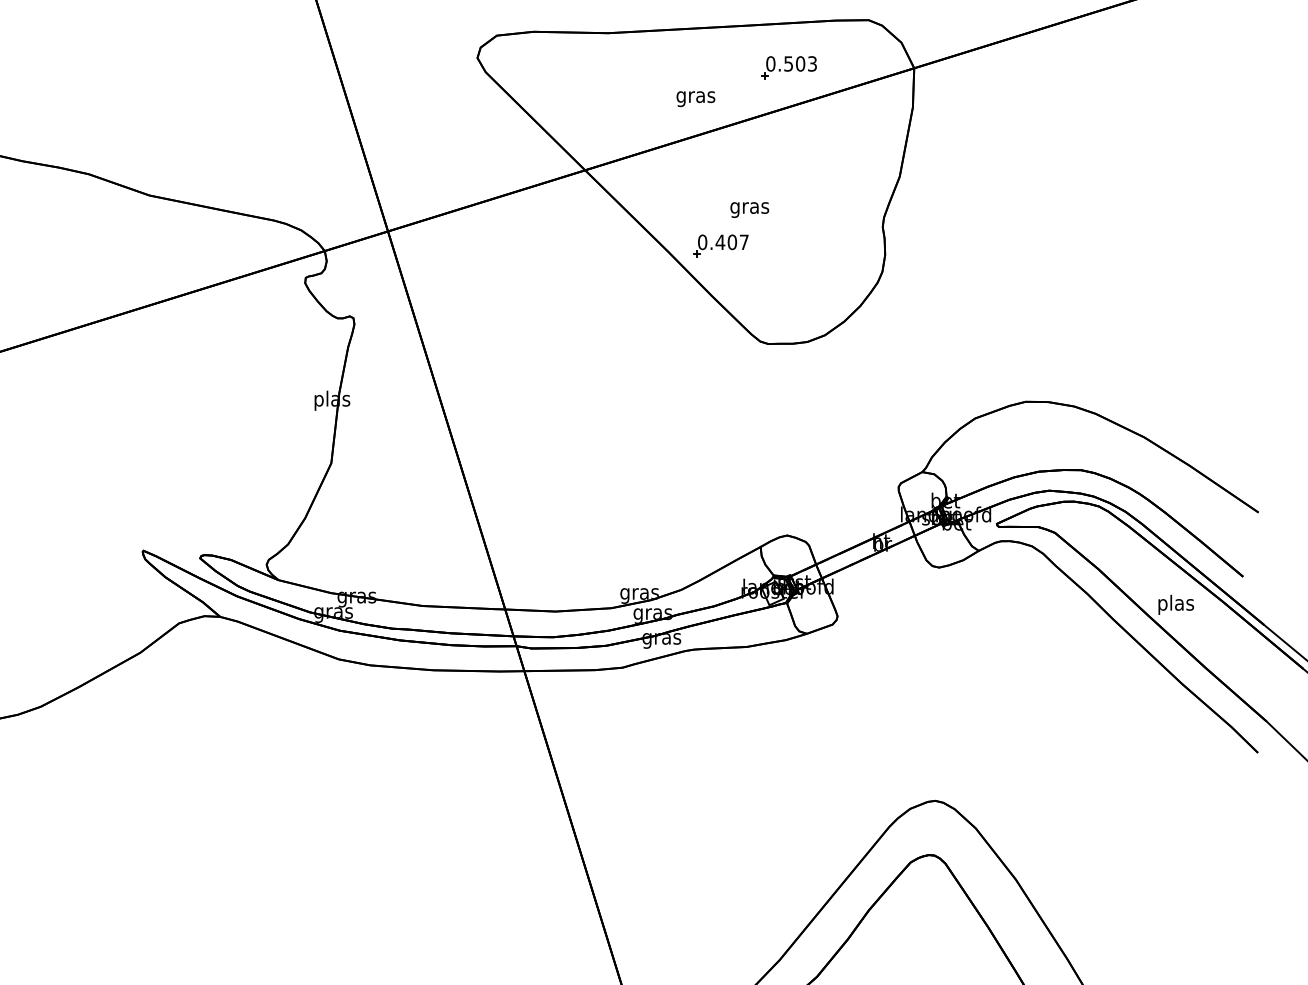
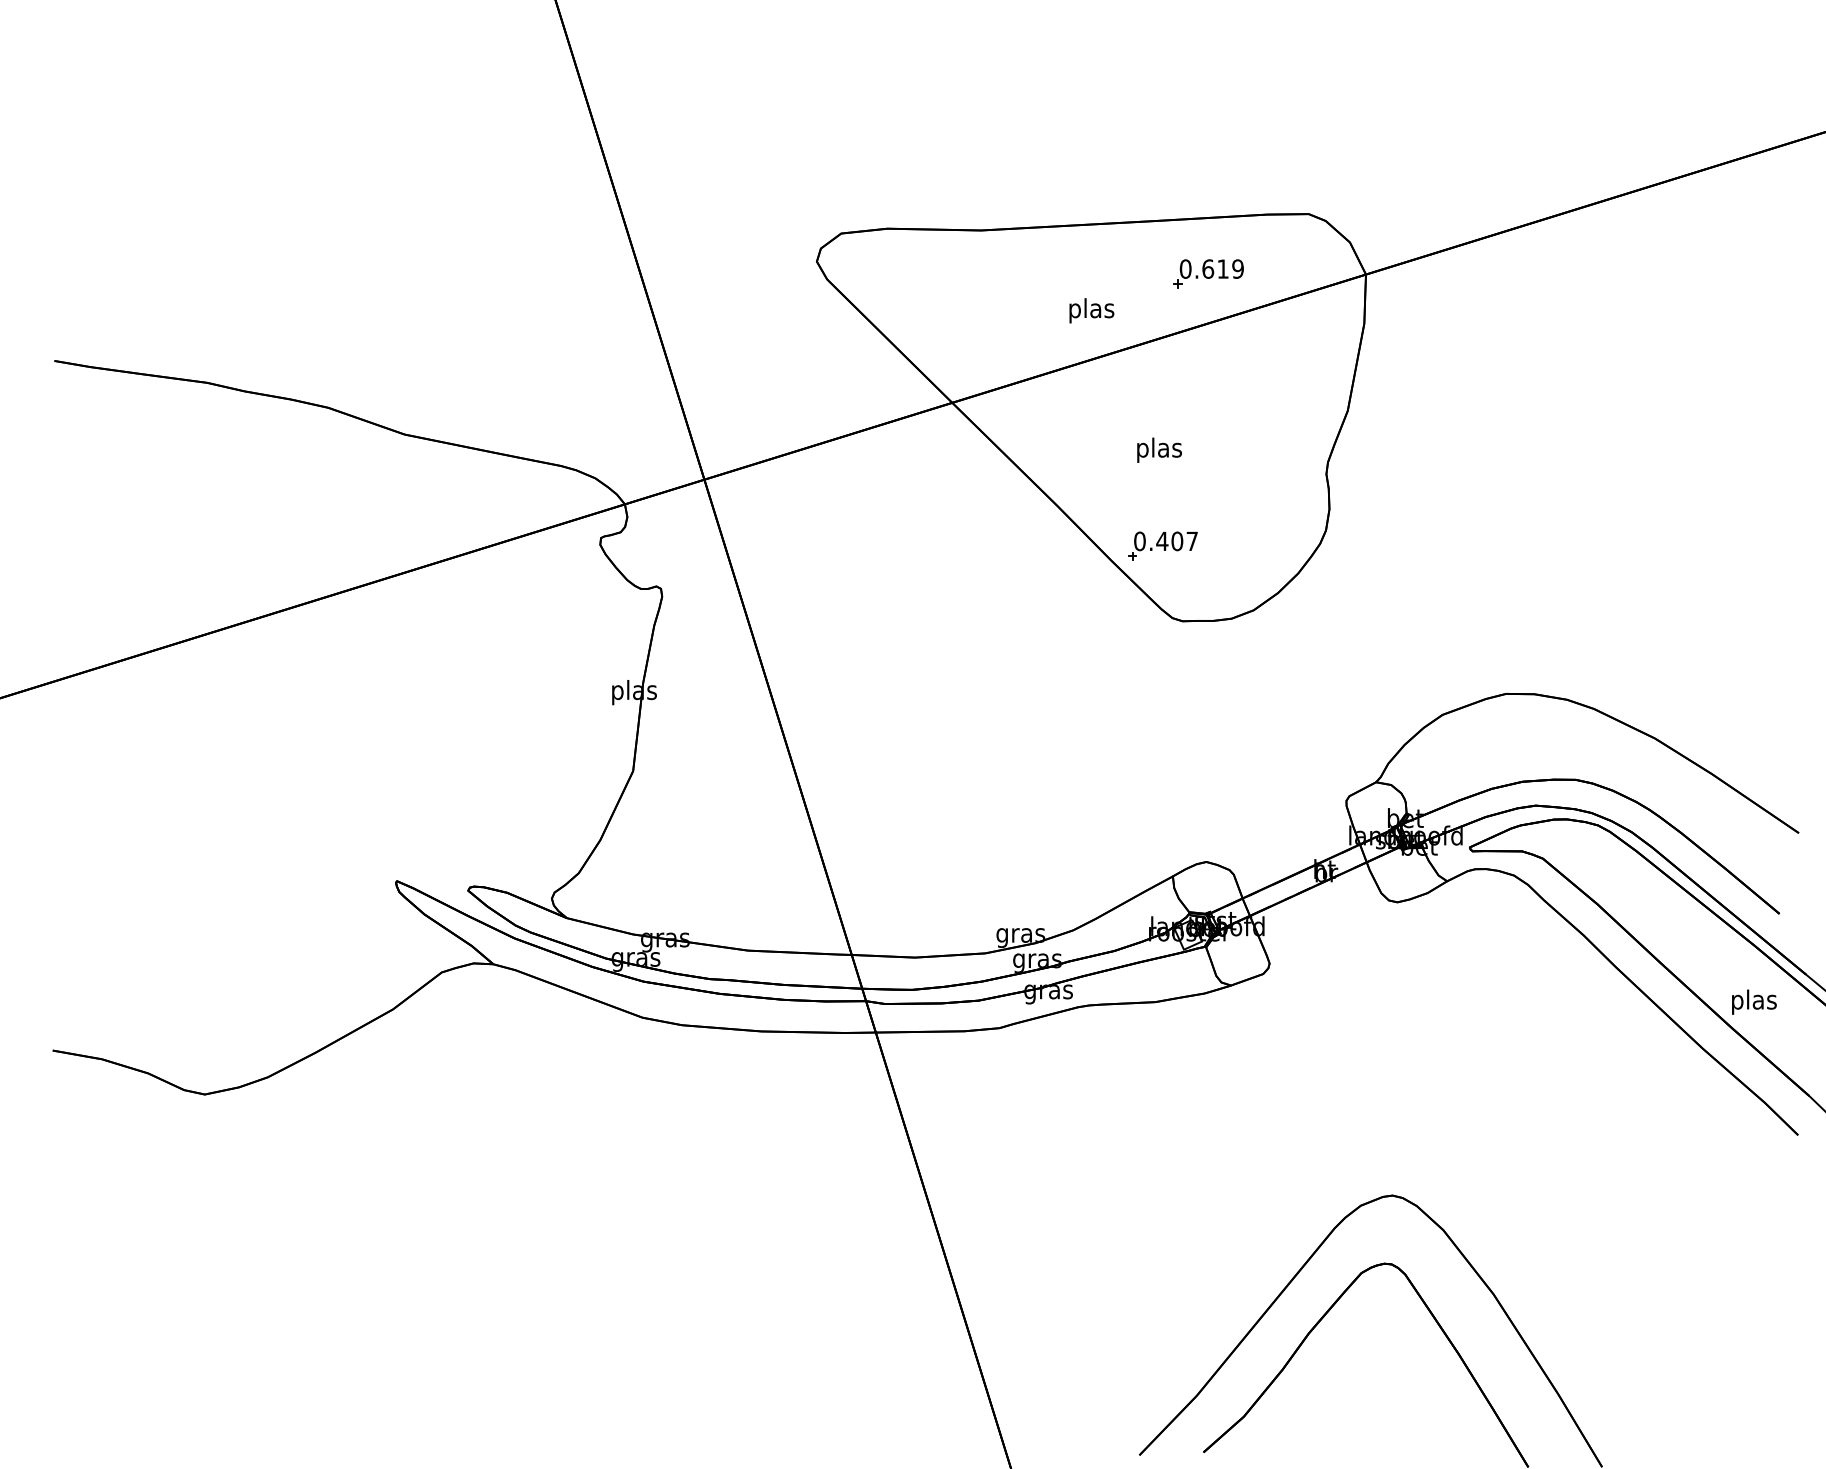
text: (800, 63) -> (1222, 268), 0.503 -> 0.619
text: (695, 96) -> (1091, 310), gras -> plas
text: (749, 207) -> (1158, 449), gras -> plas
part: (720, 245) -> (1162, 545), moved
text: (1176, 604) -> (1754, 1001), moved

